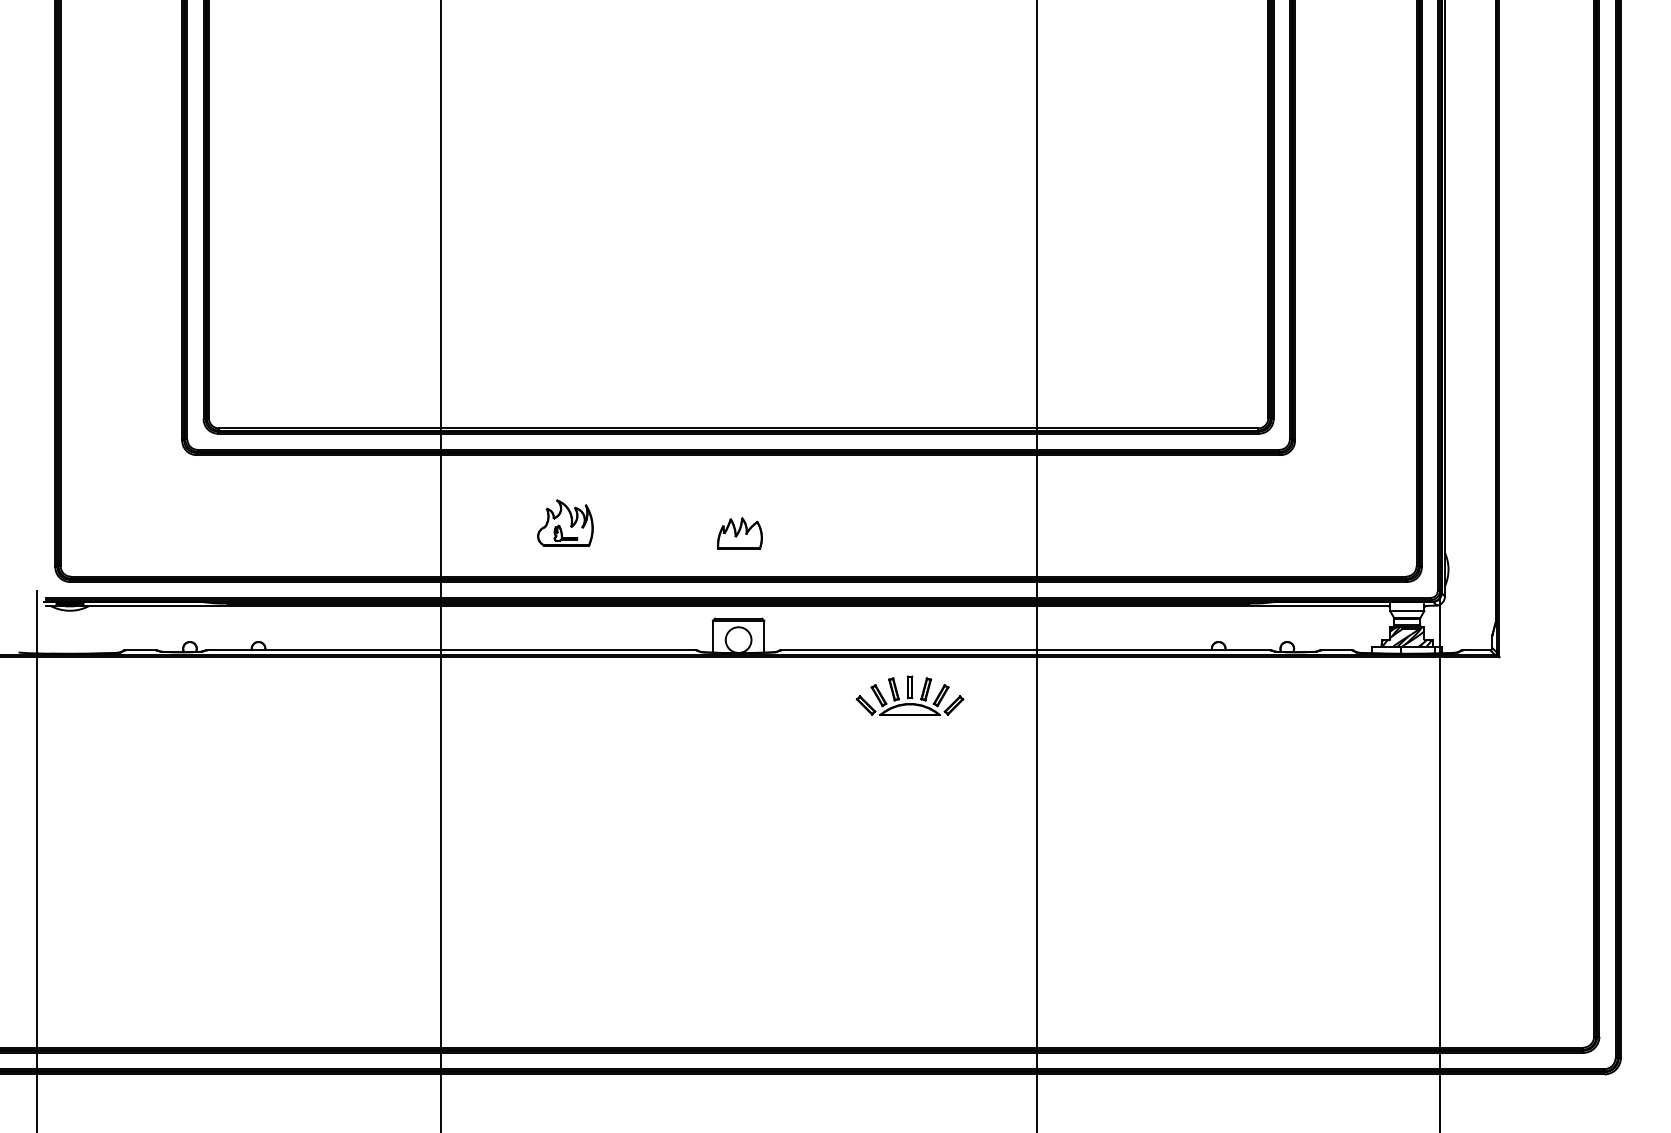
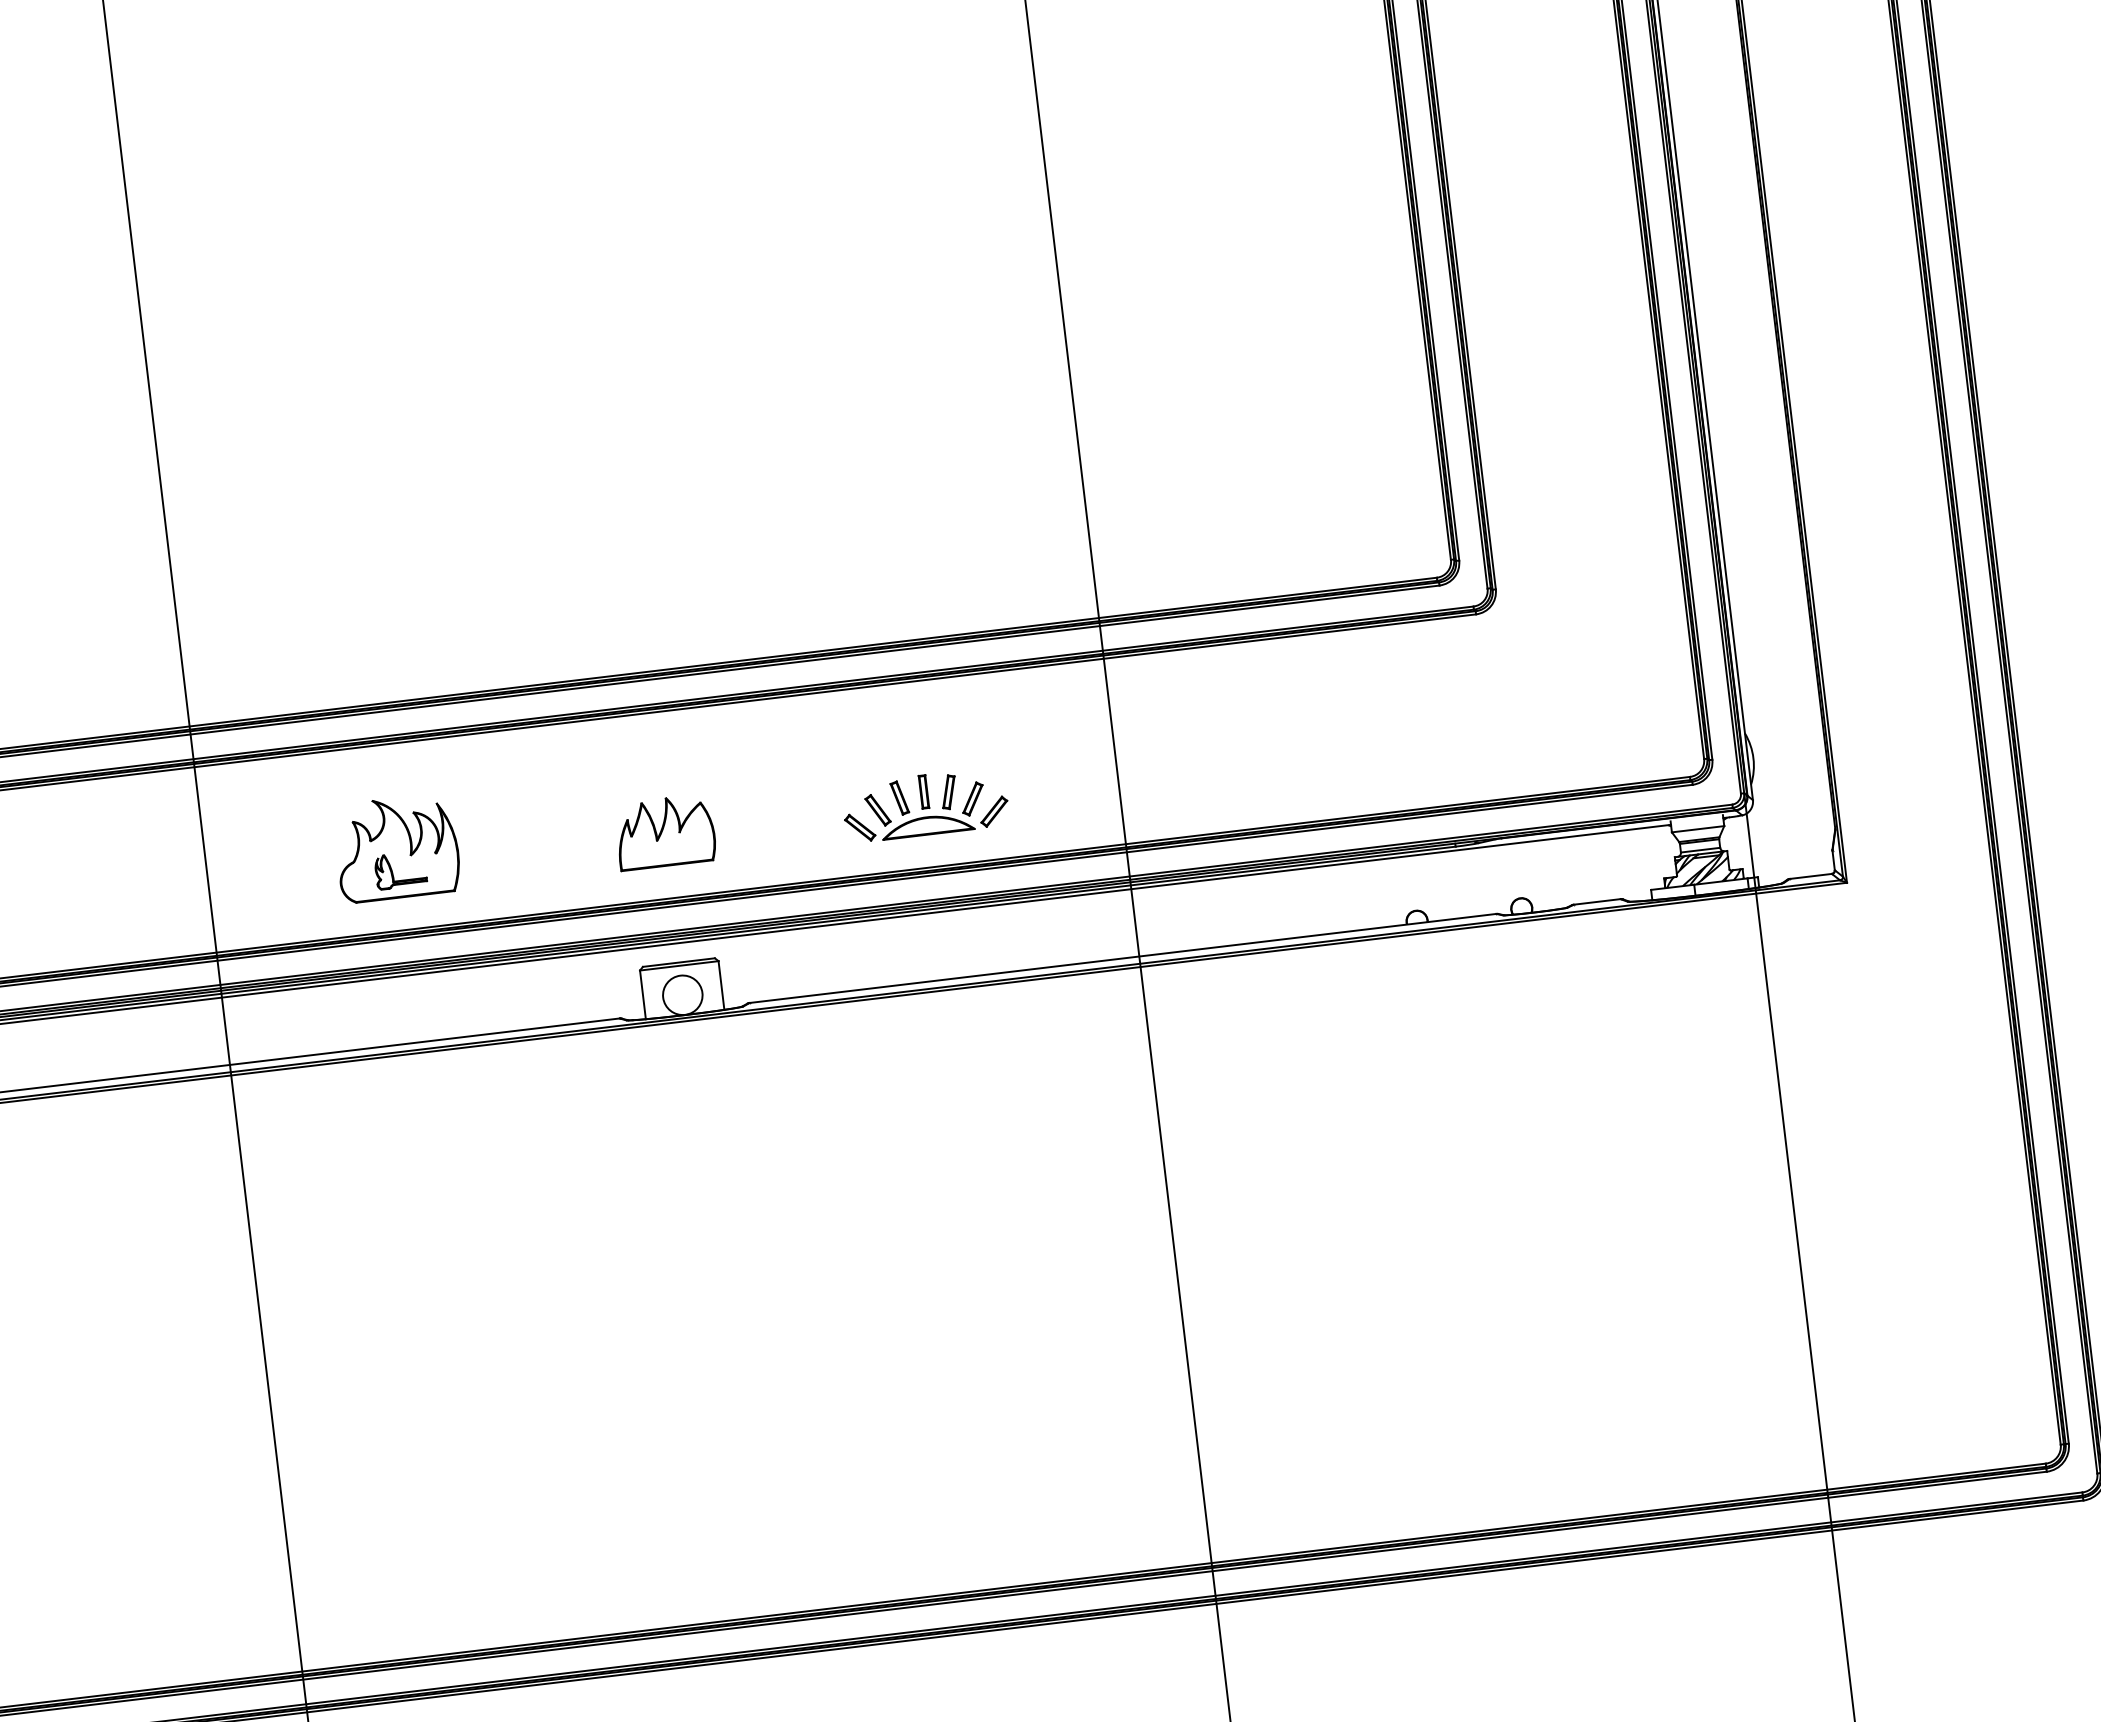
part: (565, 522) -> (397, 847), size x1.43
part: (739, 533) -> (664, 832), size x1.43
part: (909, 695) -> (924, 804), moved

